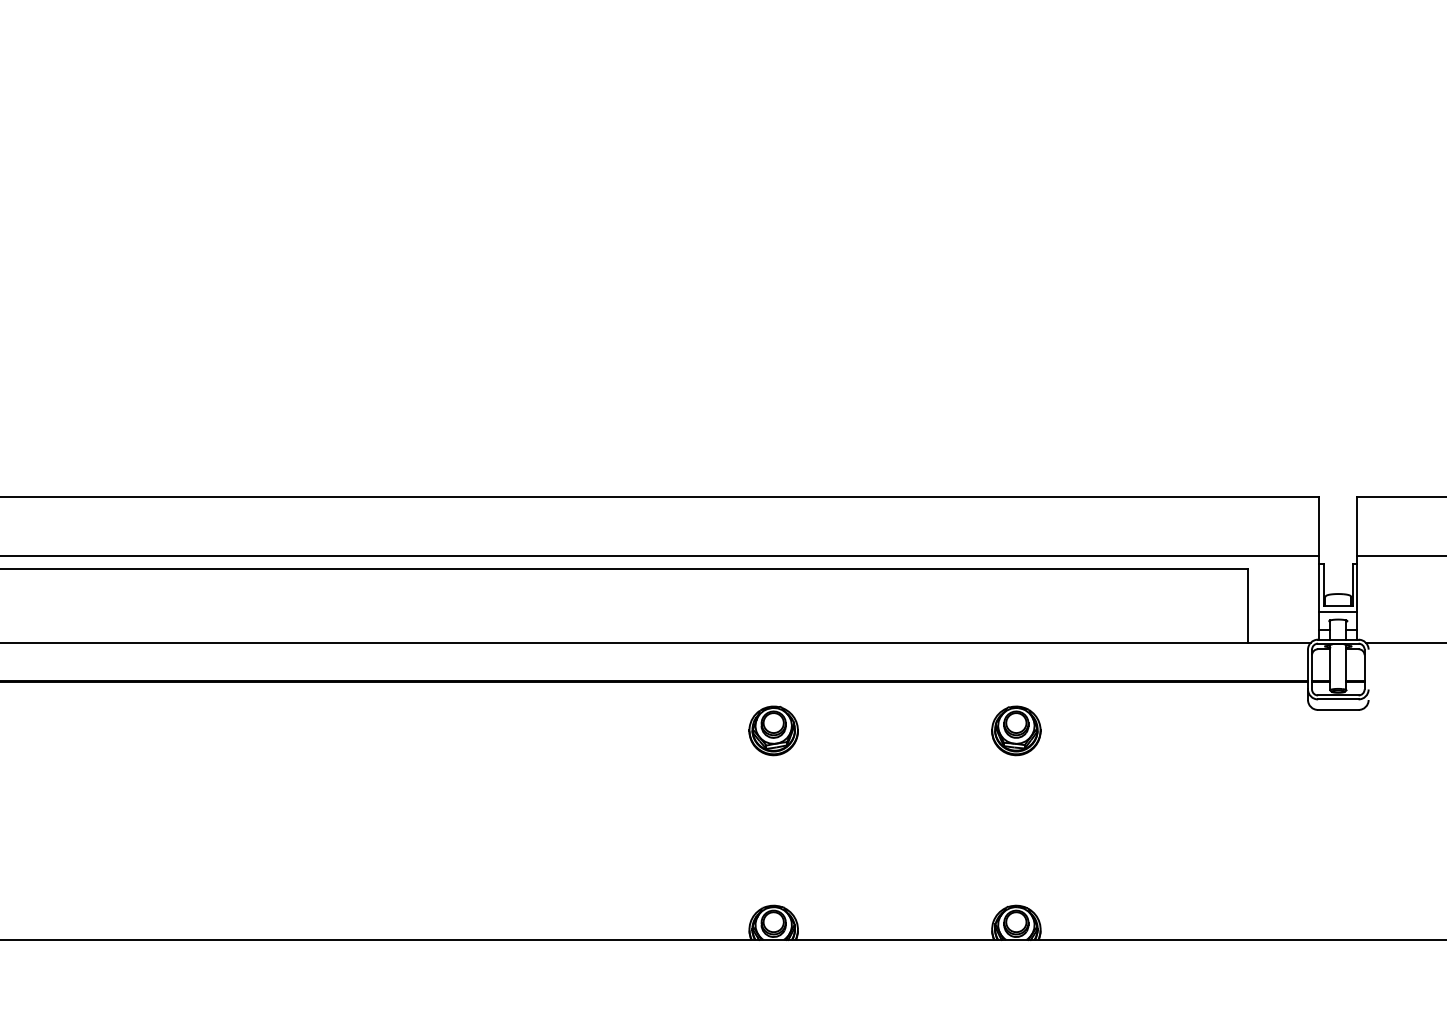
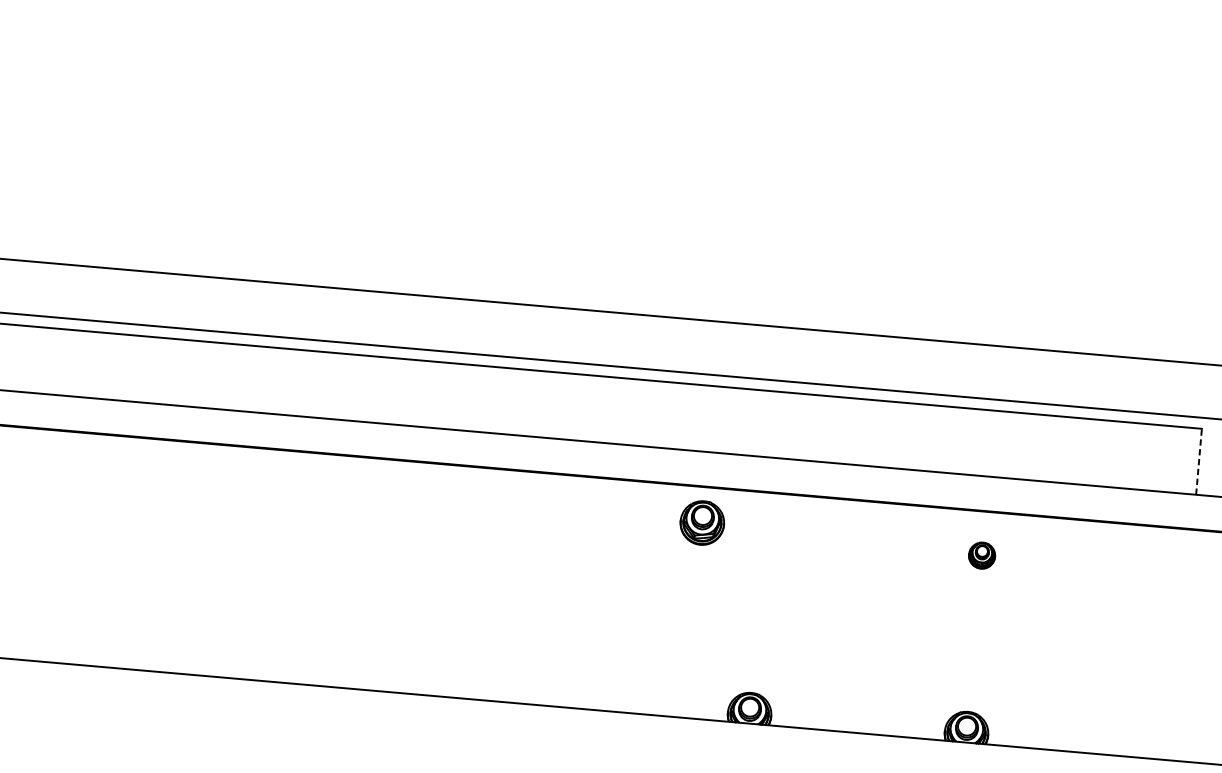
line: (1248, 605) -> (1199, 461), solid -> dashed
part: (773, 730) -> (702, 522), moved
part: (1016, 730) -> (982, 555), size x0.6

